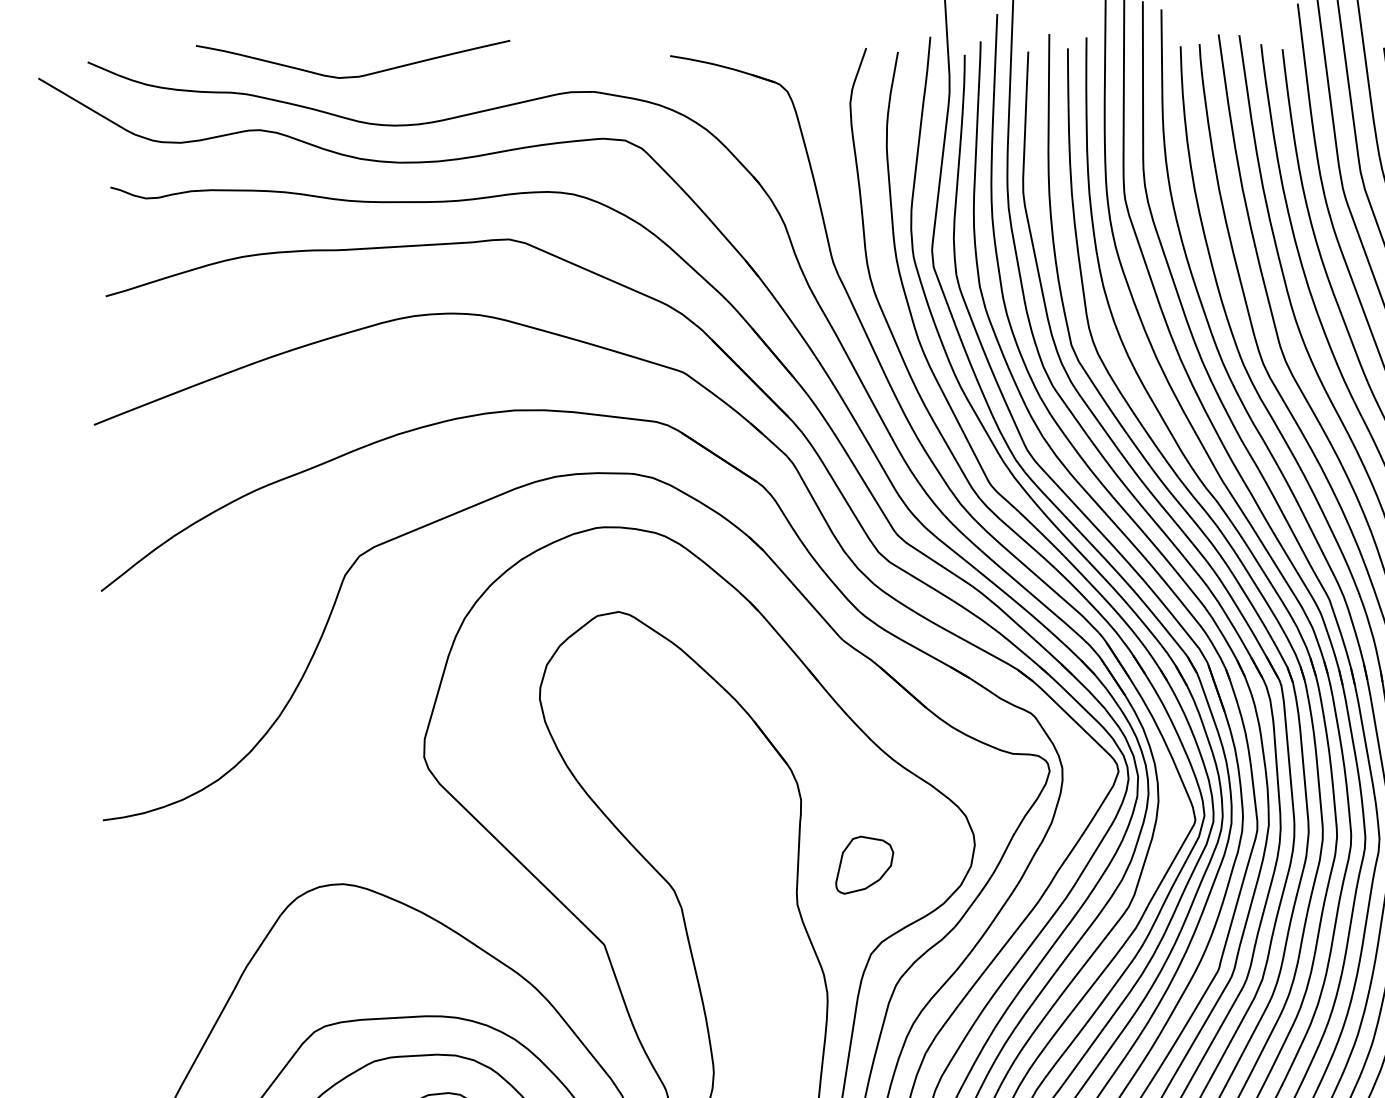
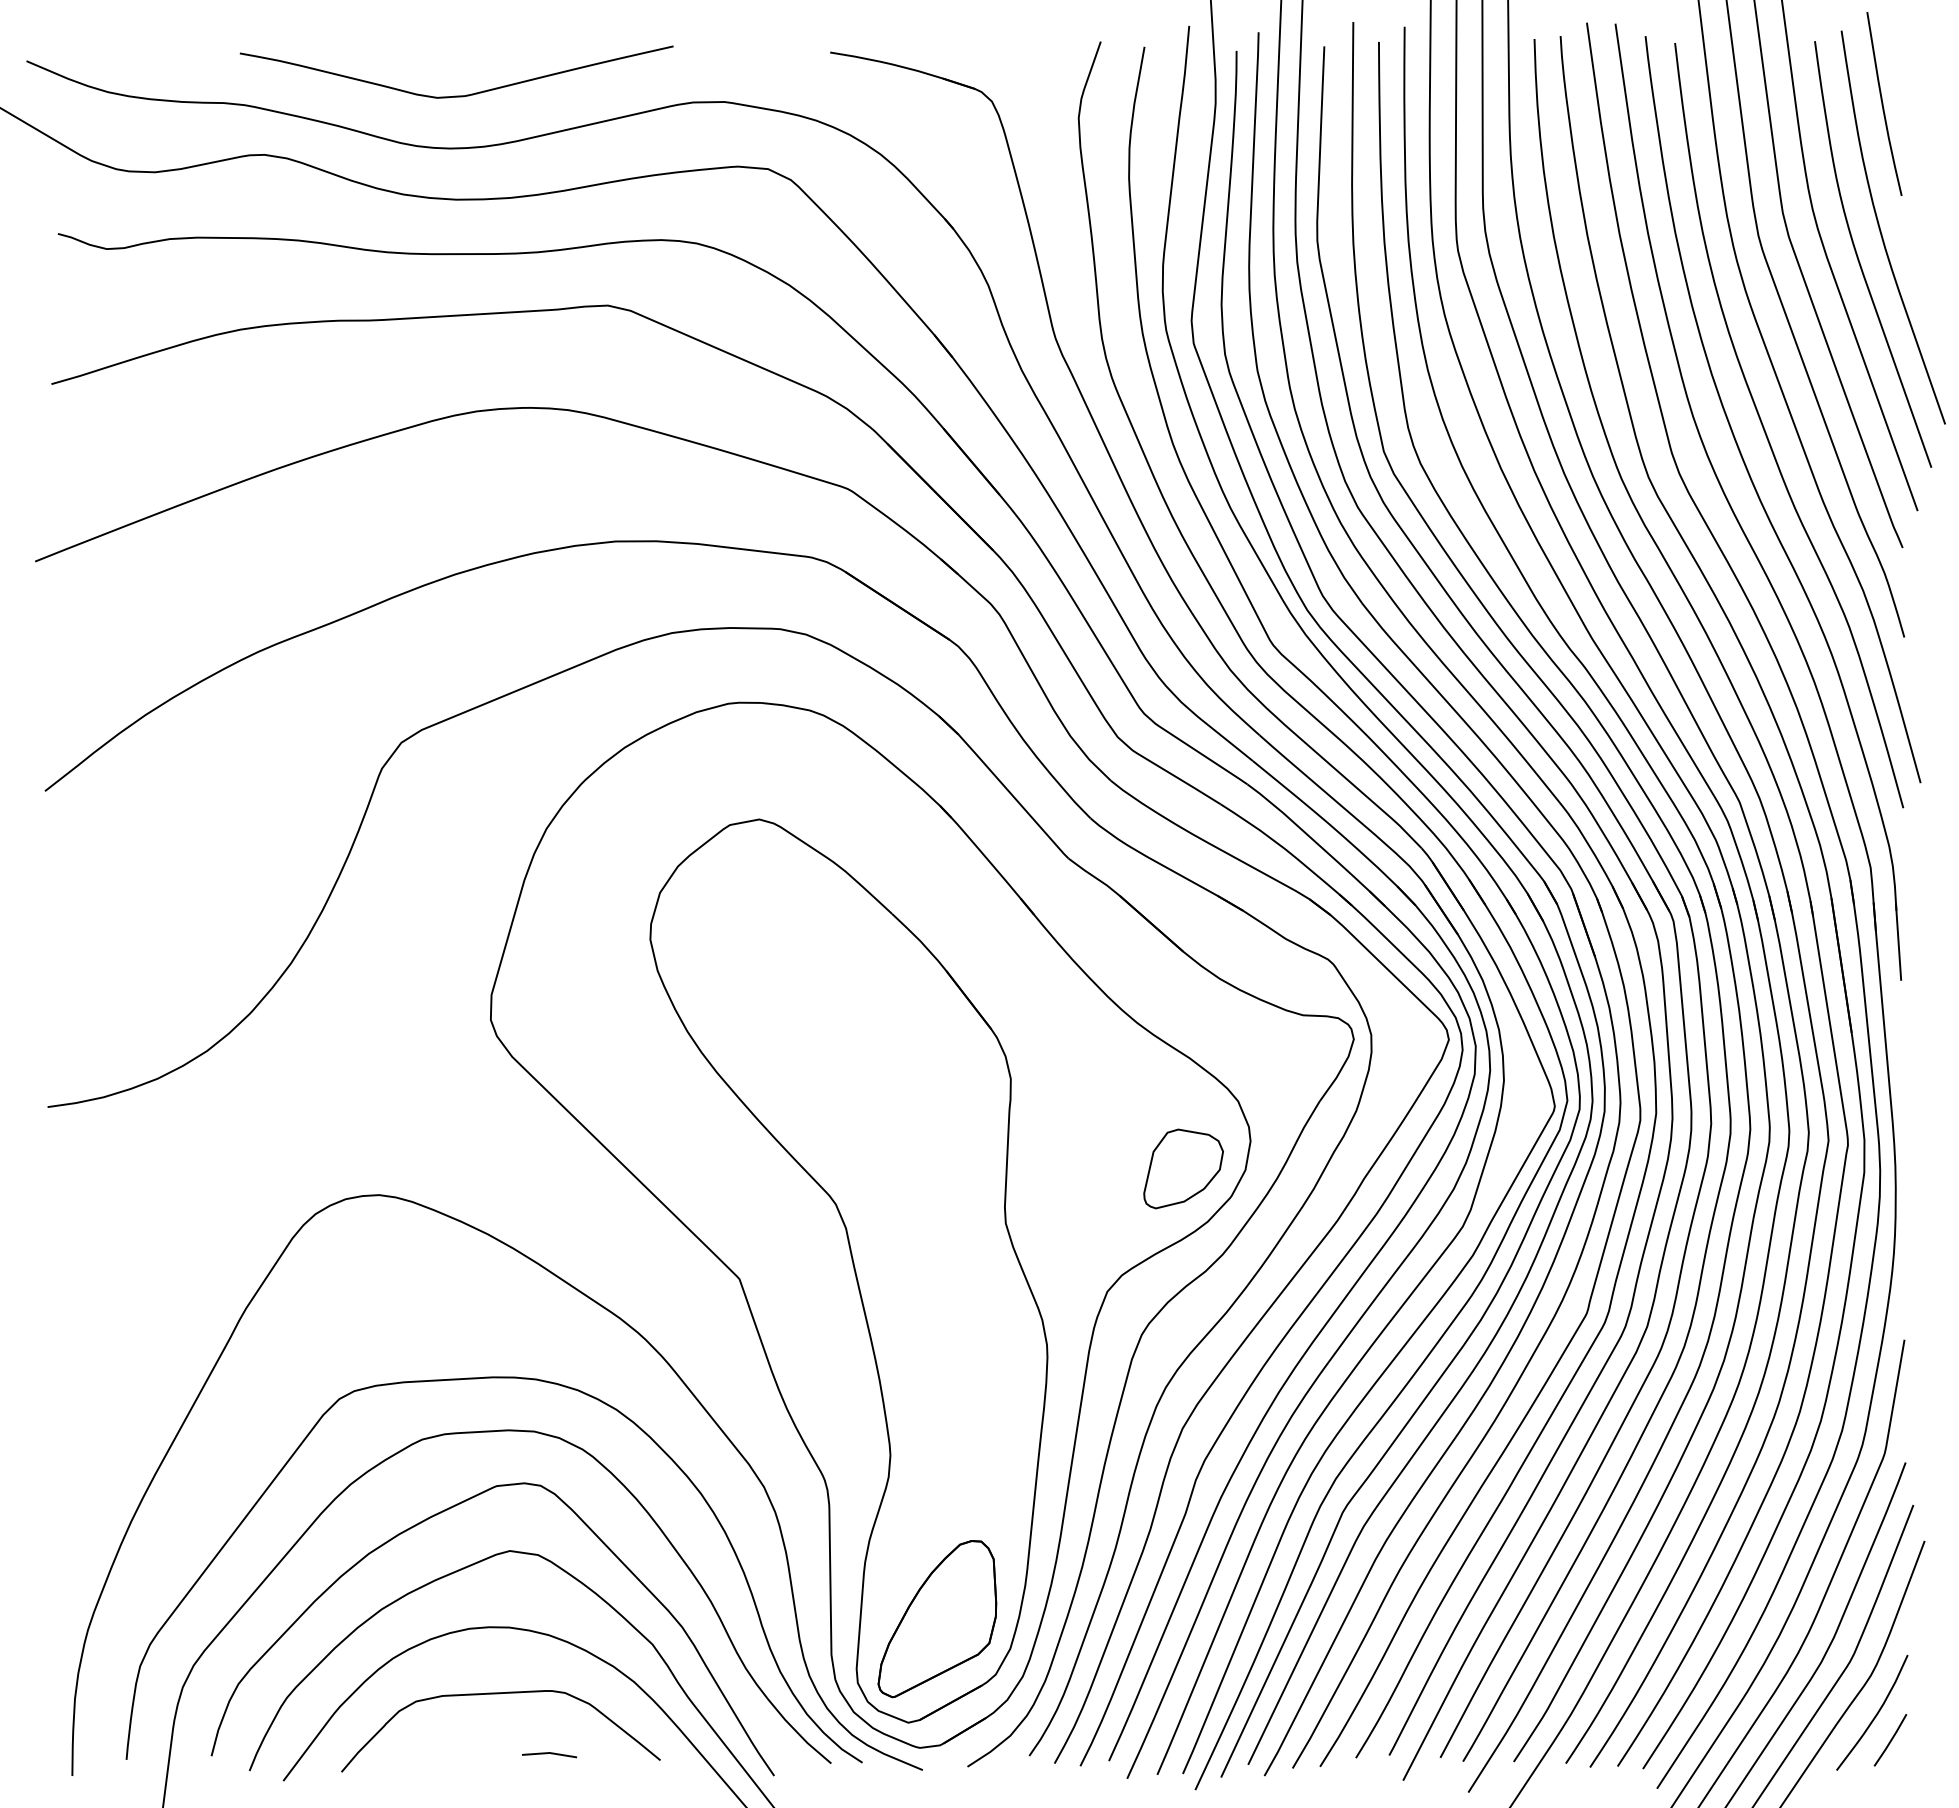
curve: (352, 76) -> (456, 95), moved
part: (864, 864) -> (1183, 1168), moved

